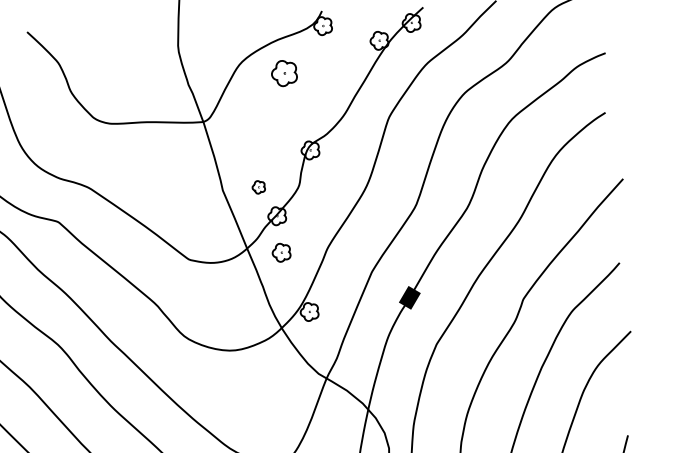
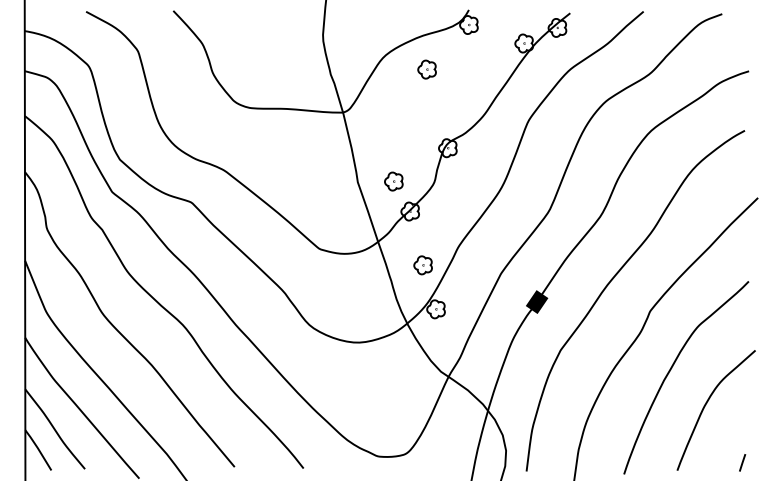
part: (283, 73) -> (426, 69), size x0.71
part: (258, 187) -> (393, 181), size x1.43
part: (280, 252) -> (422, 265), moved

